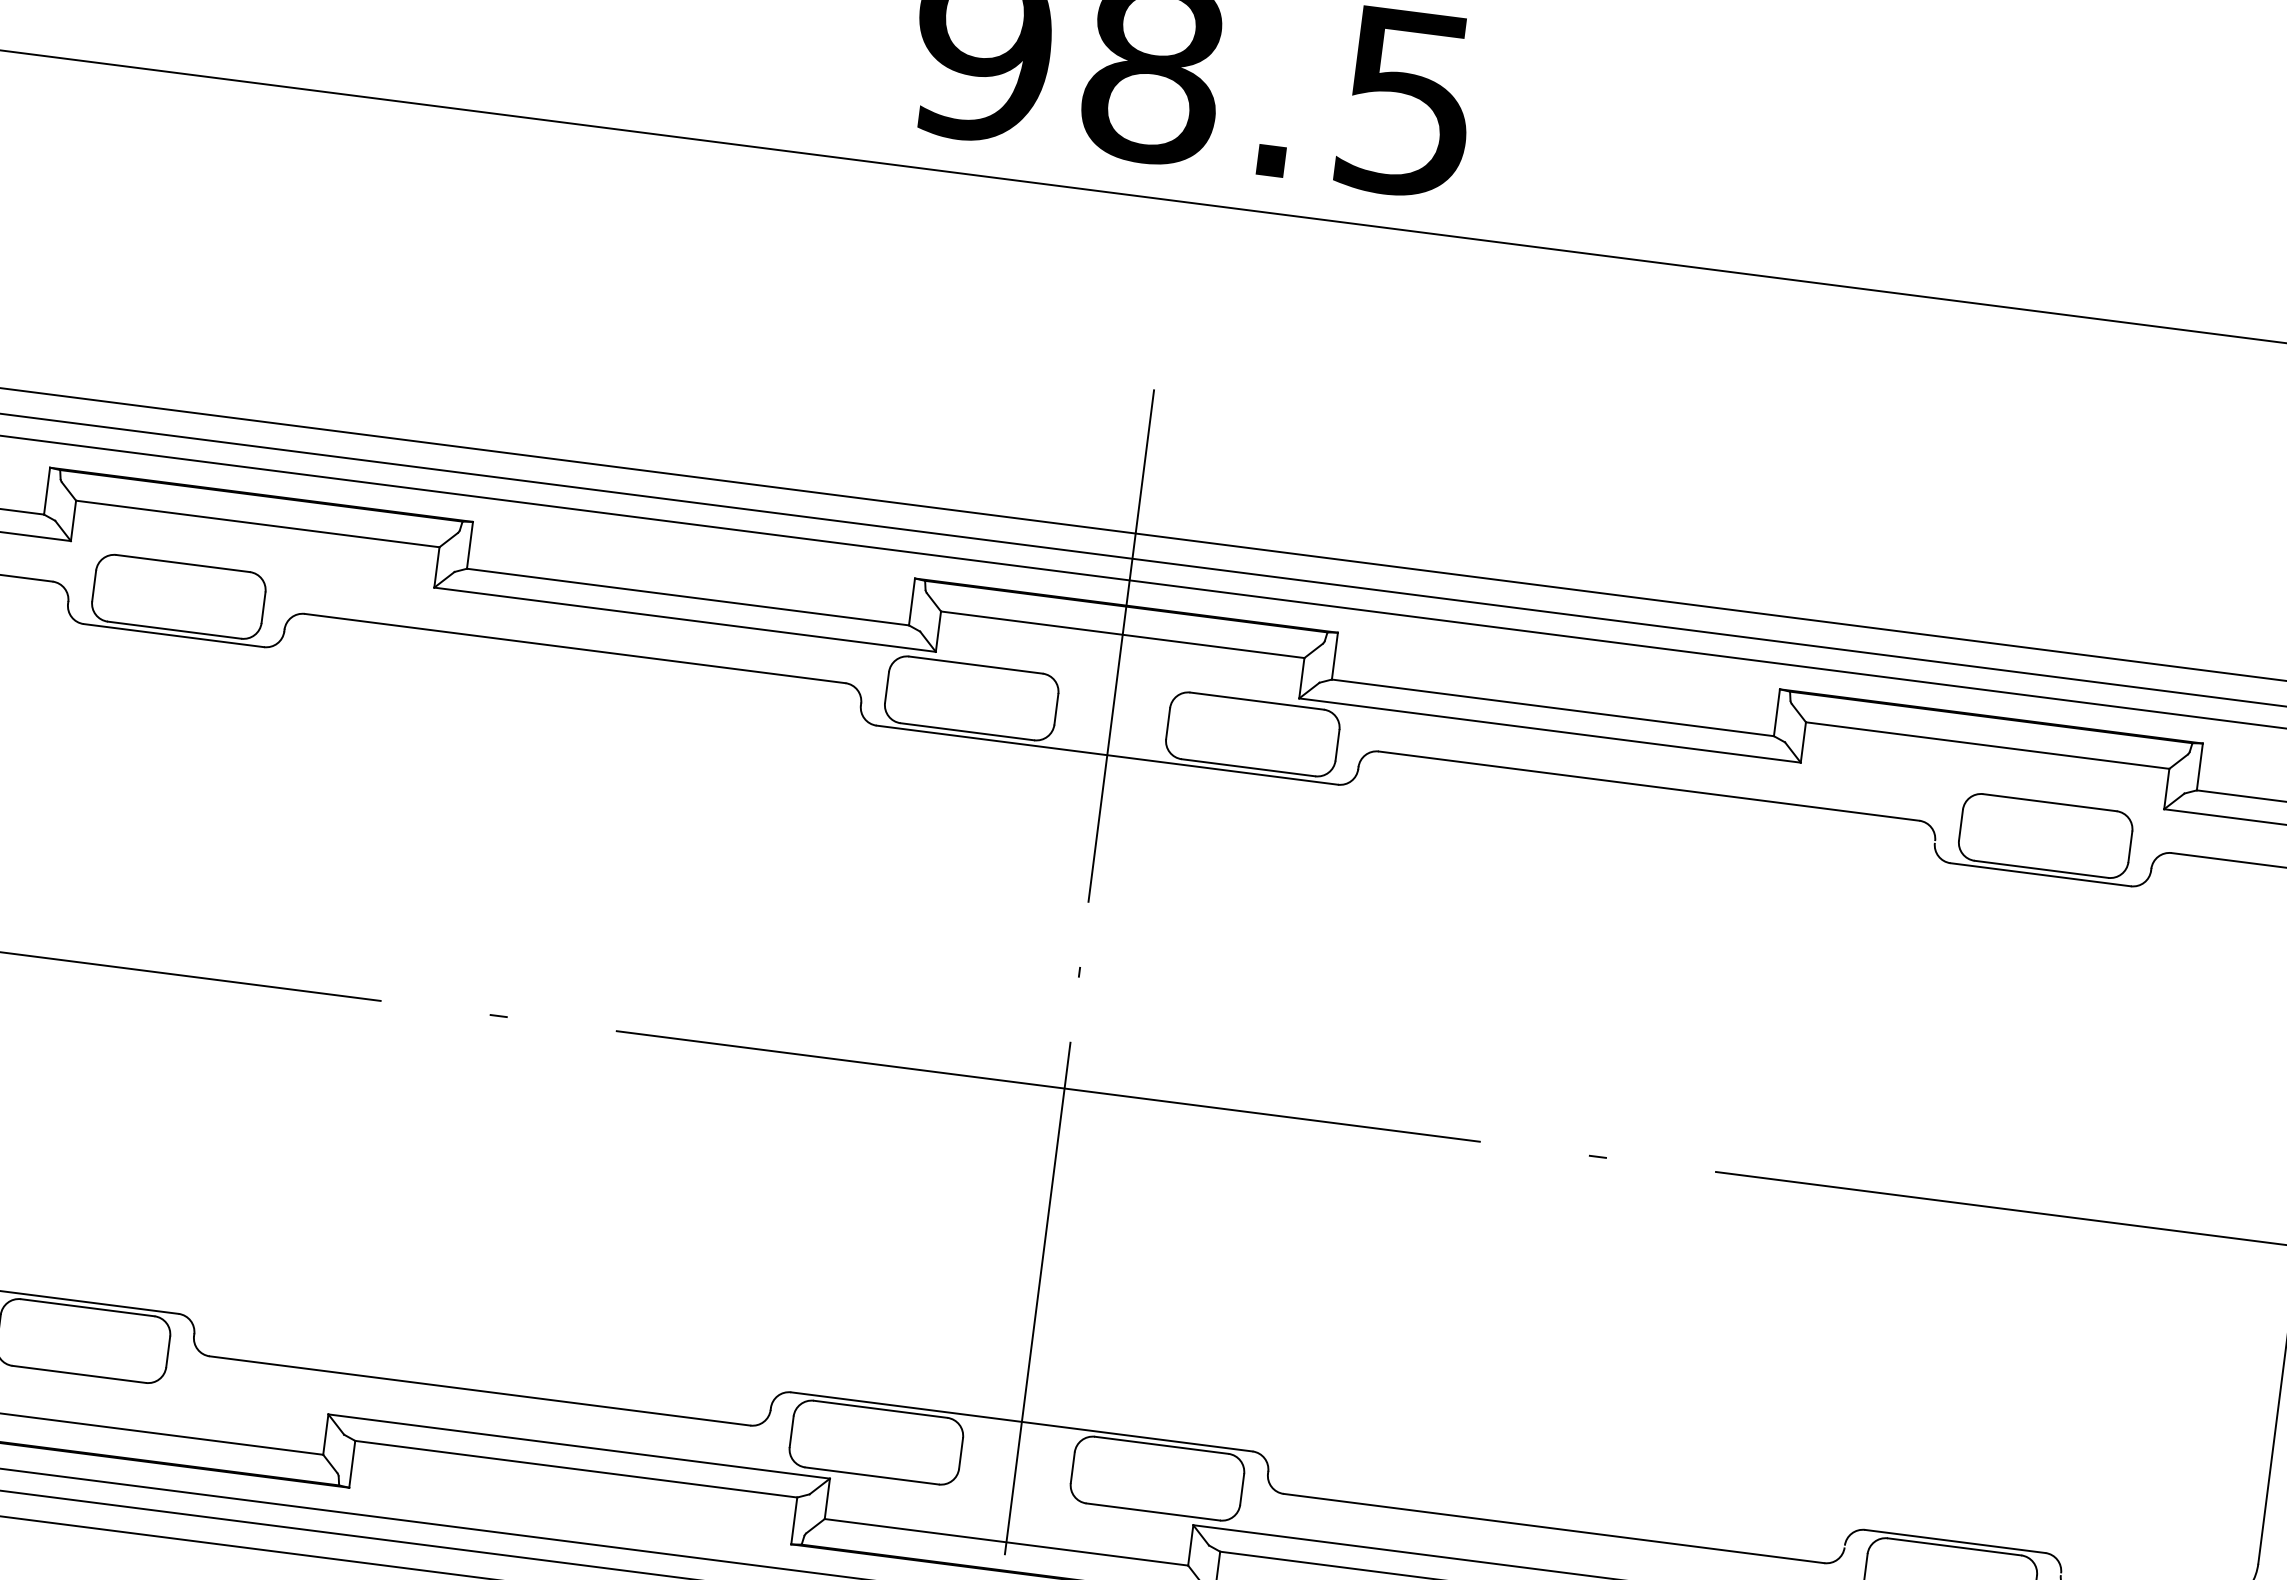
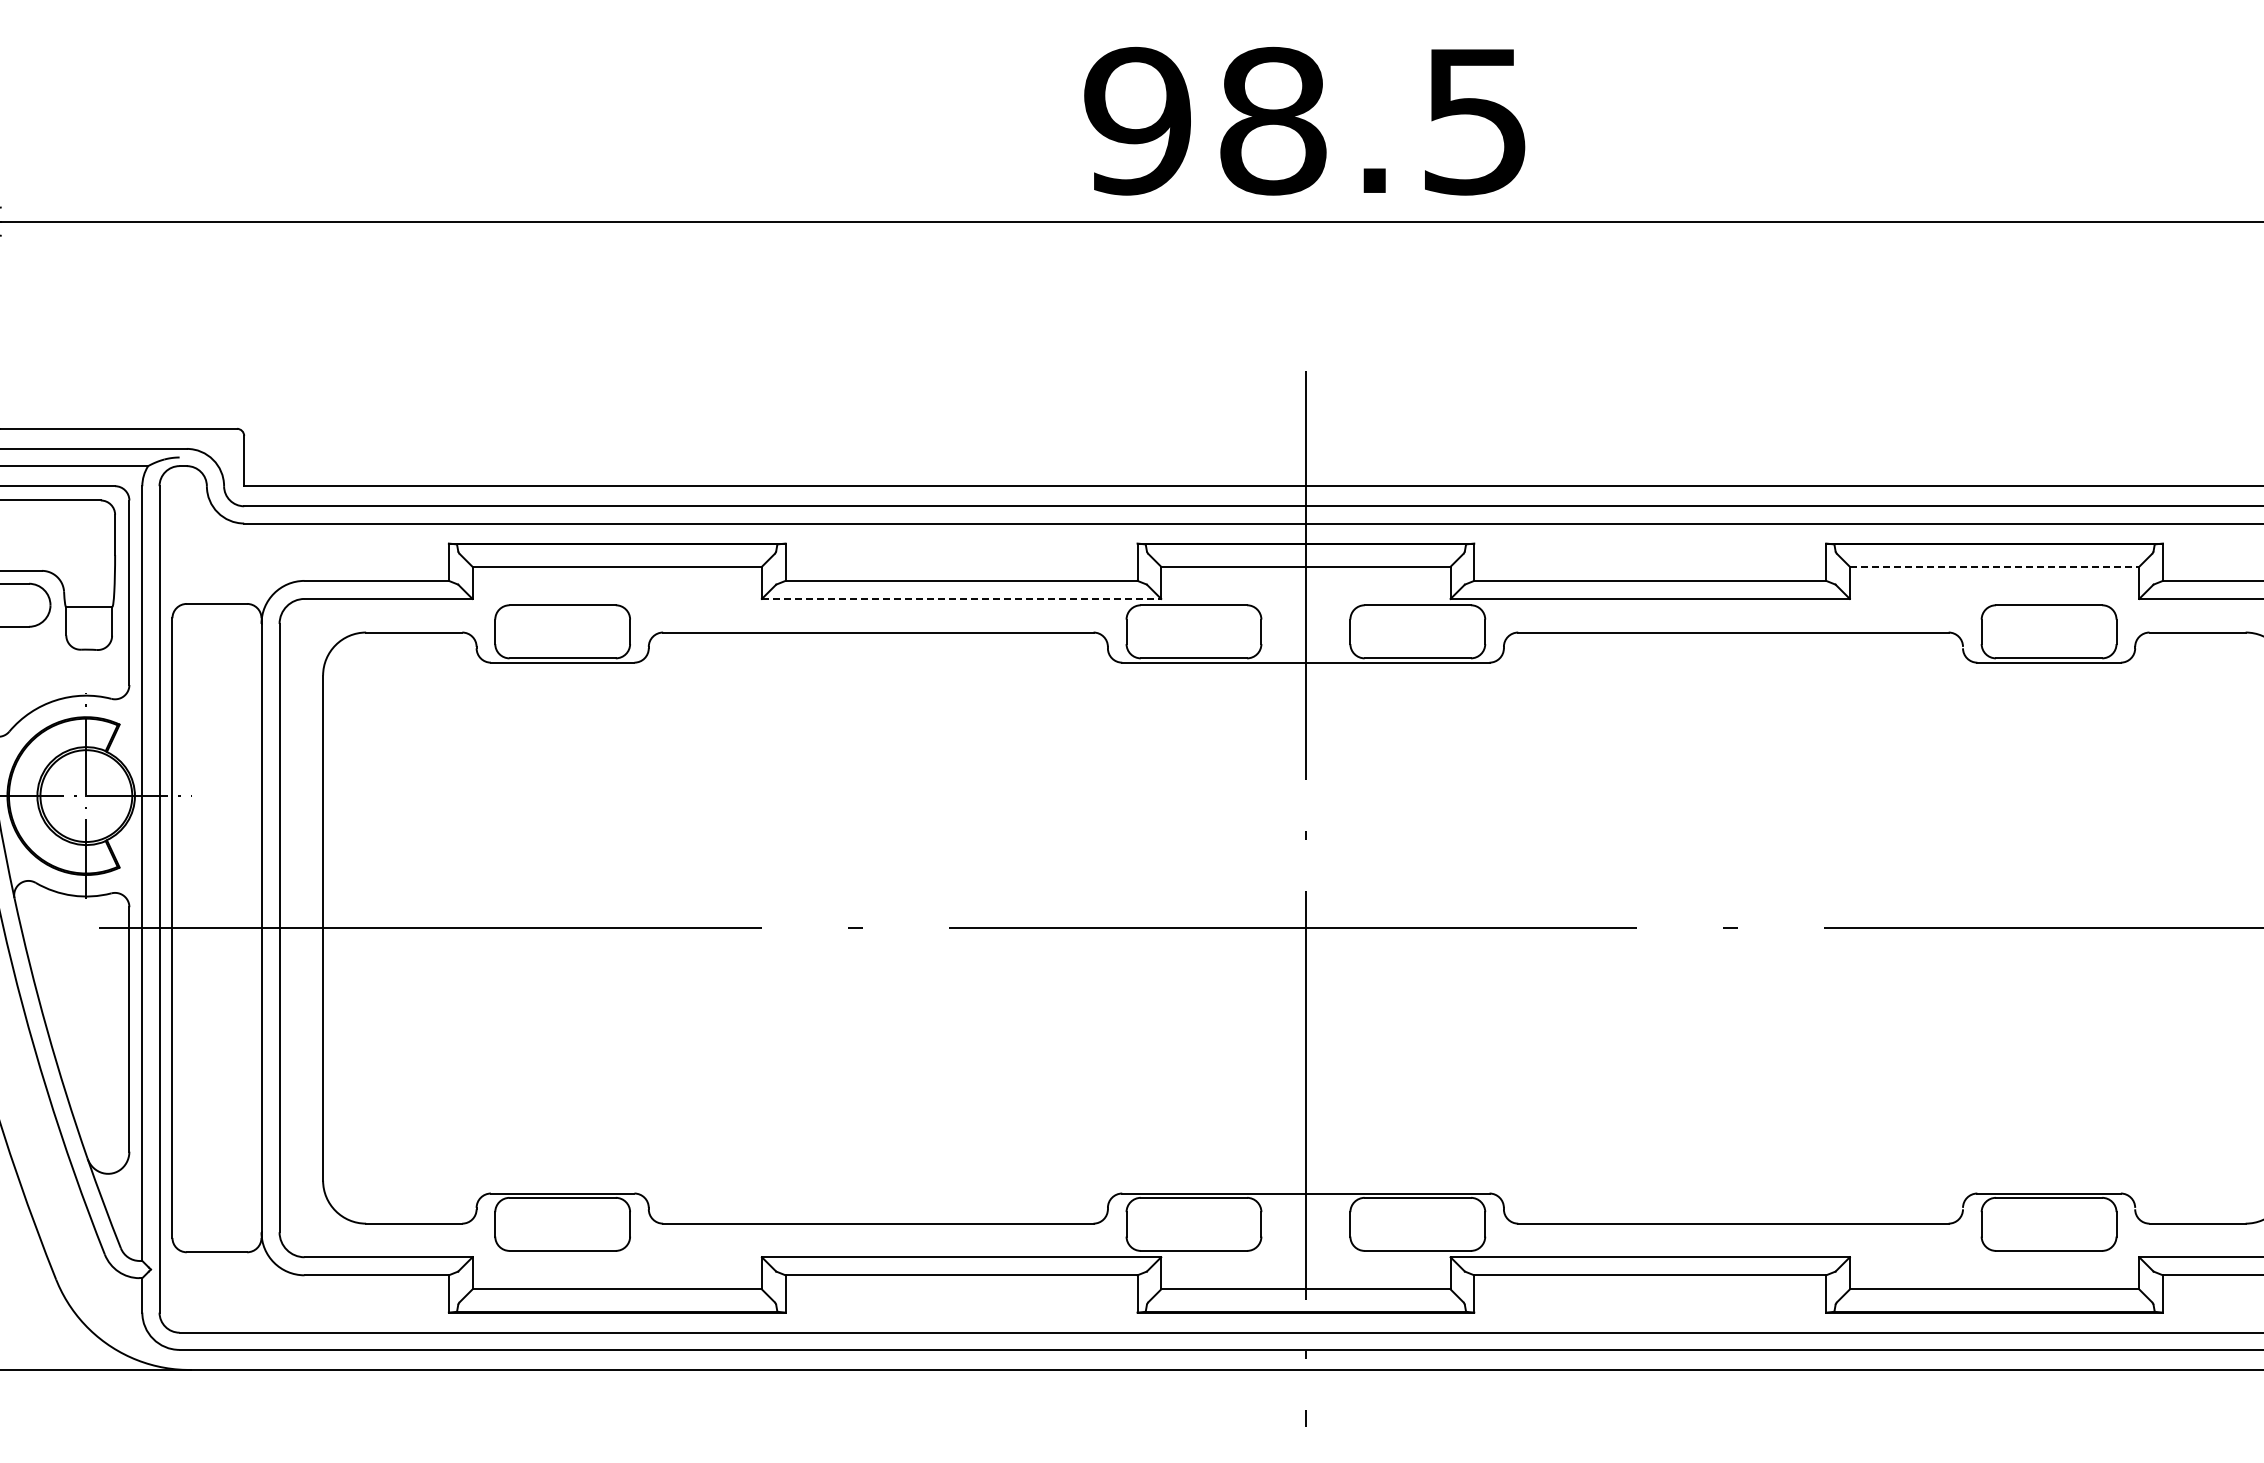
line: (685, 619) -> (961, 598), solid -> dashed
line: (1987, 745) -> (1994, 566), solid -> dashed

